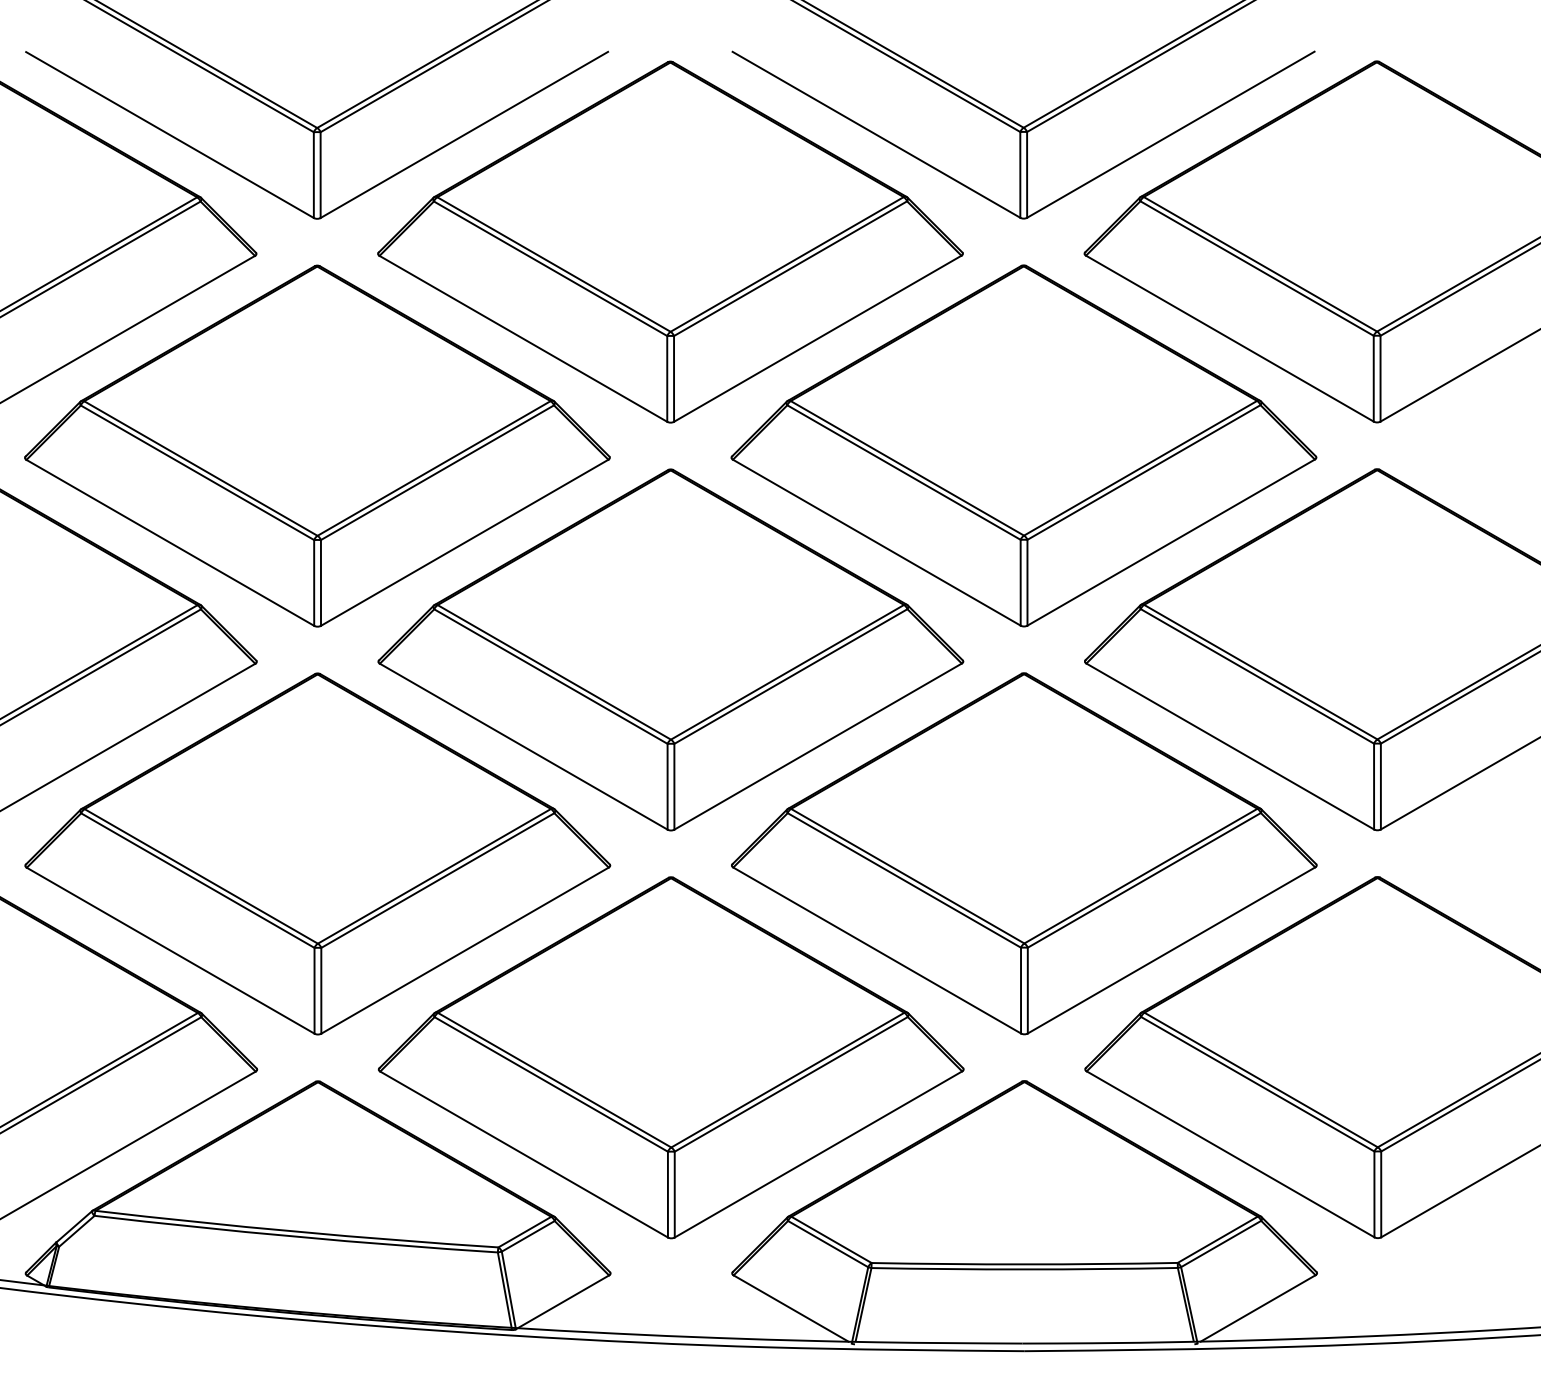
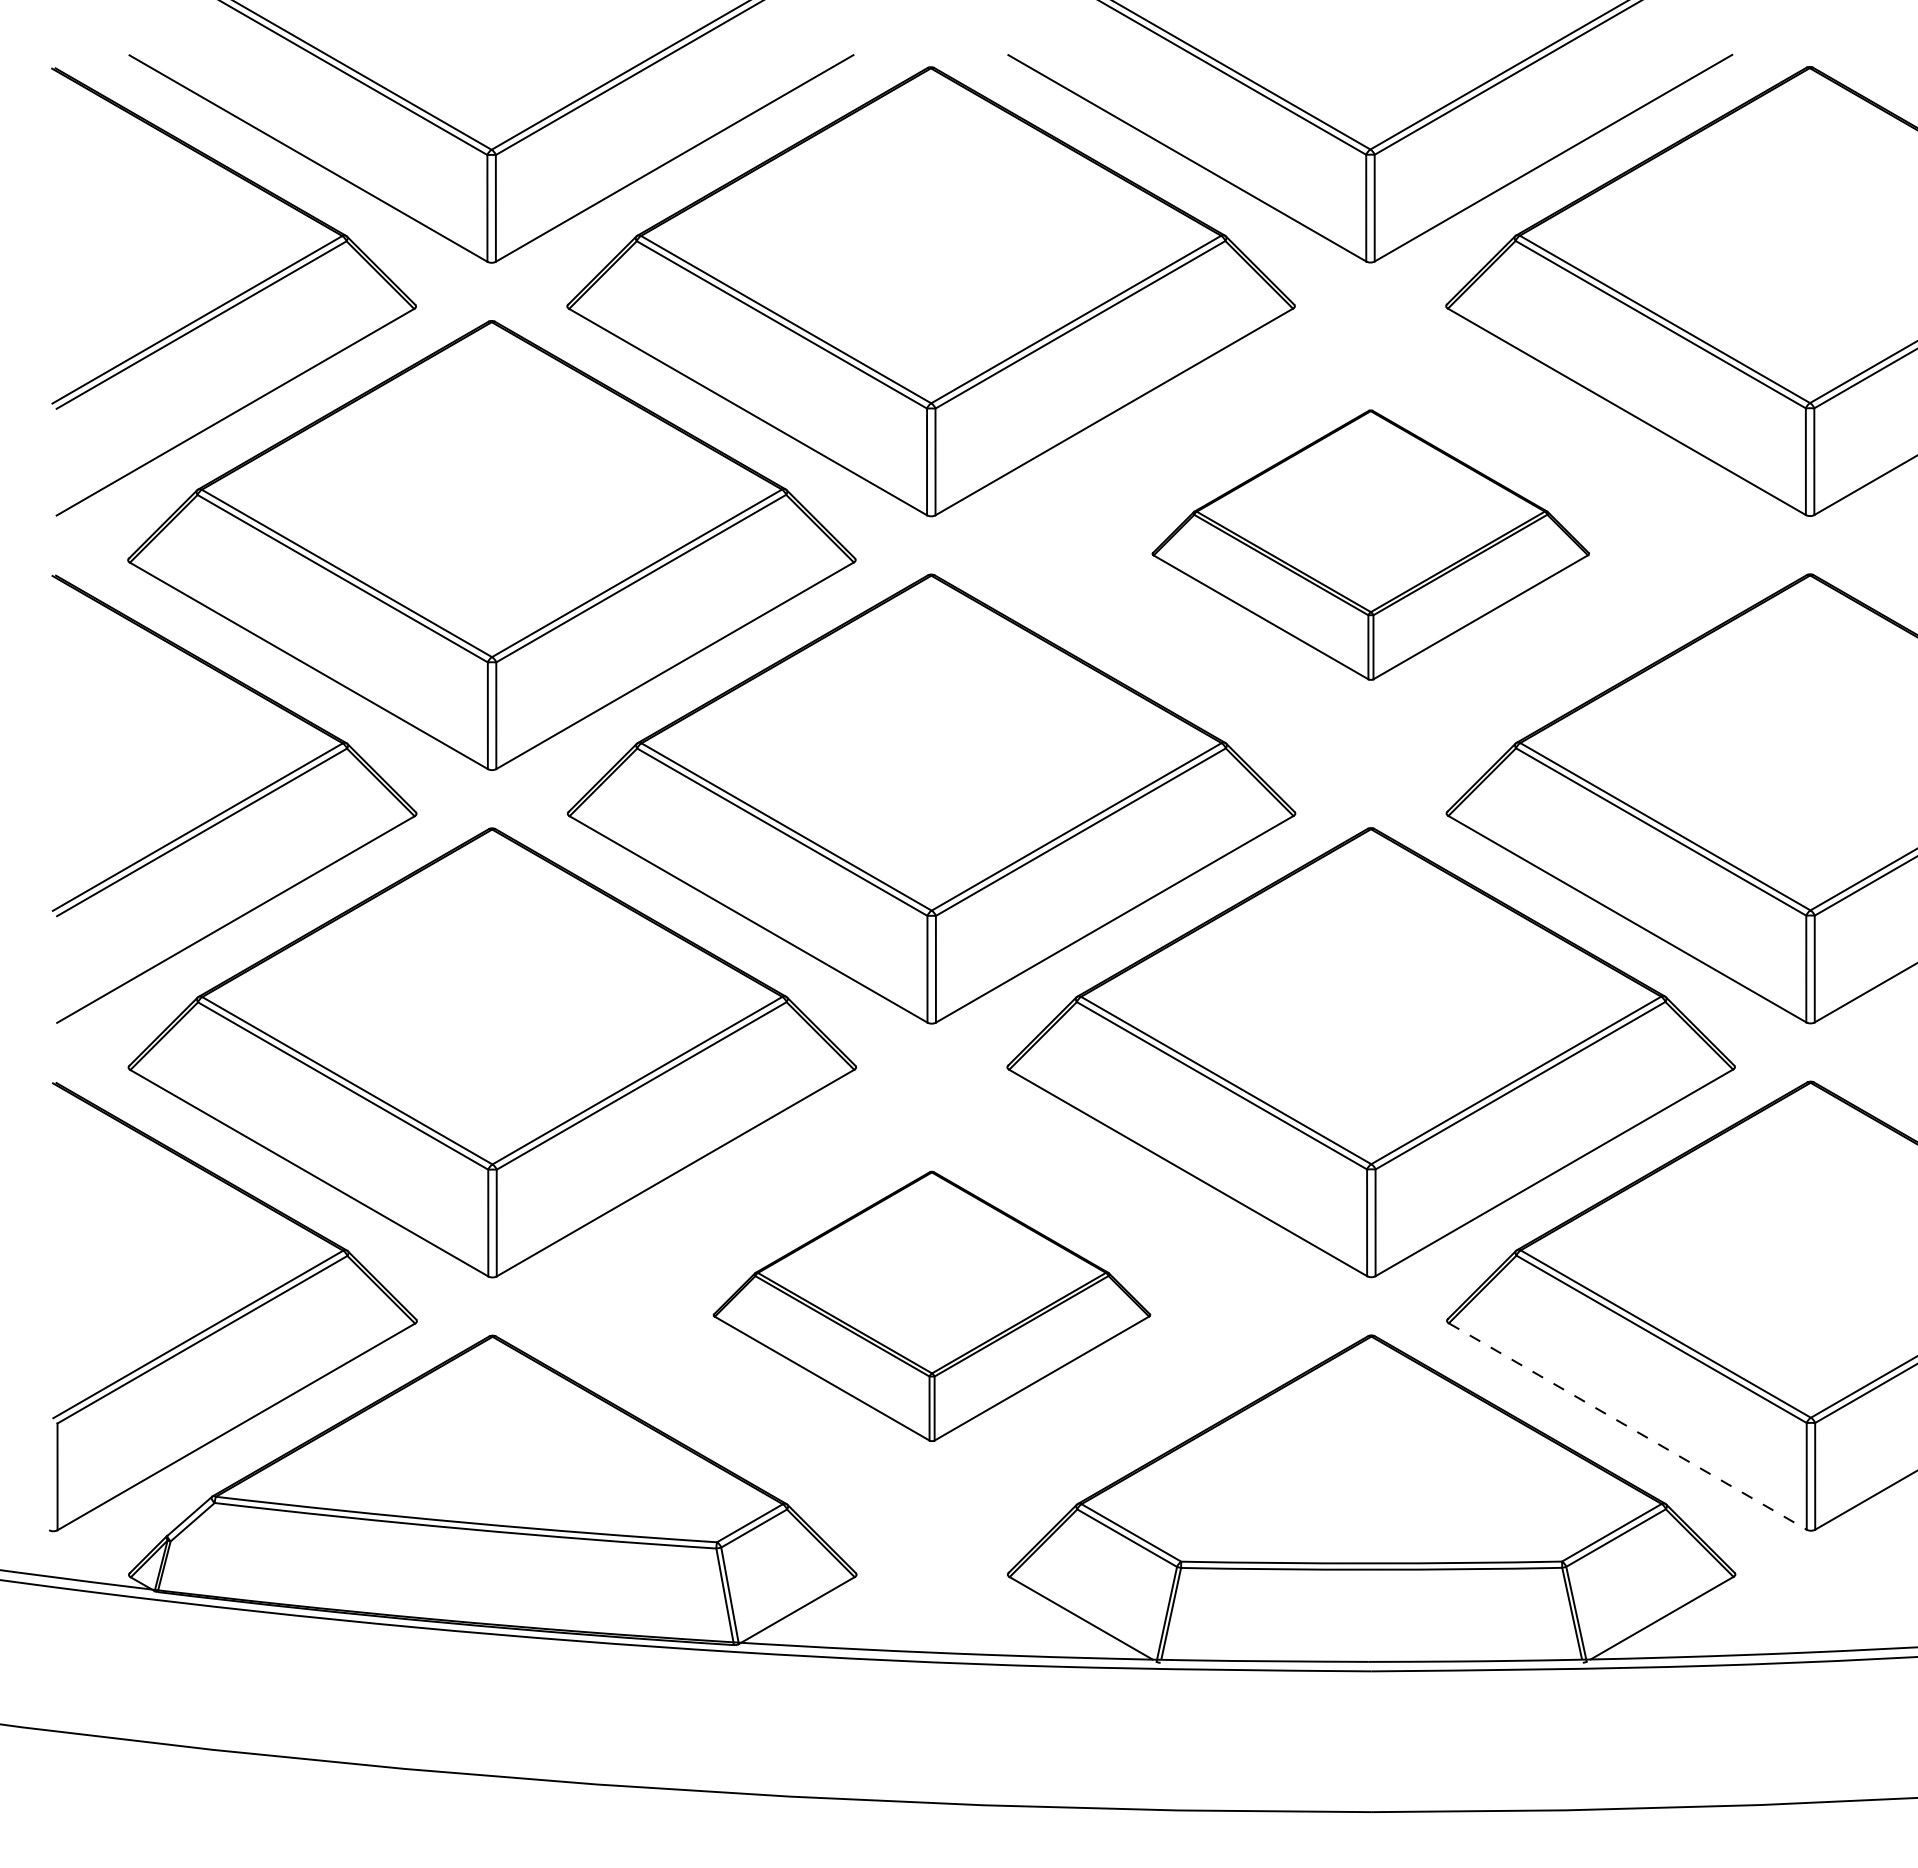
part: (1023, 445) -> (1370, 544), size x0.6
part: (670, 1057) -> (931, 1306), size x0.6
line: (1230, 1154) -> (1627, 1426), solid -> dashed

